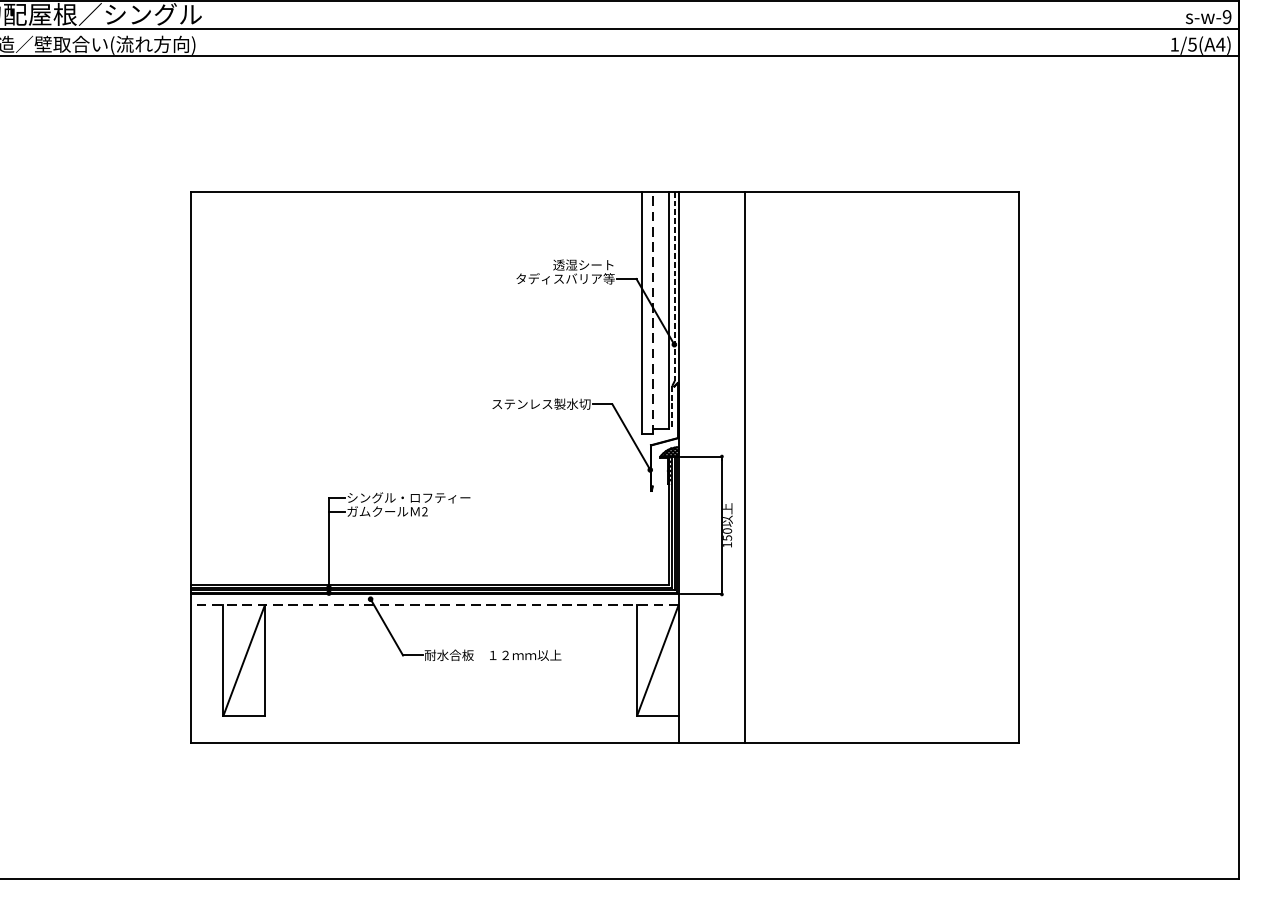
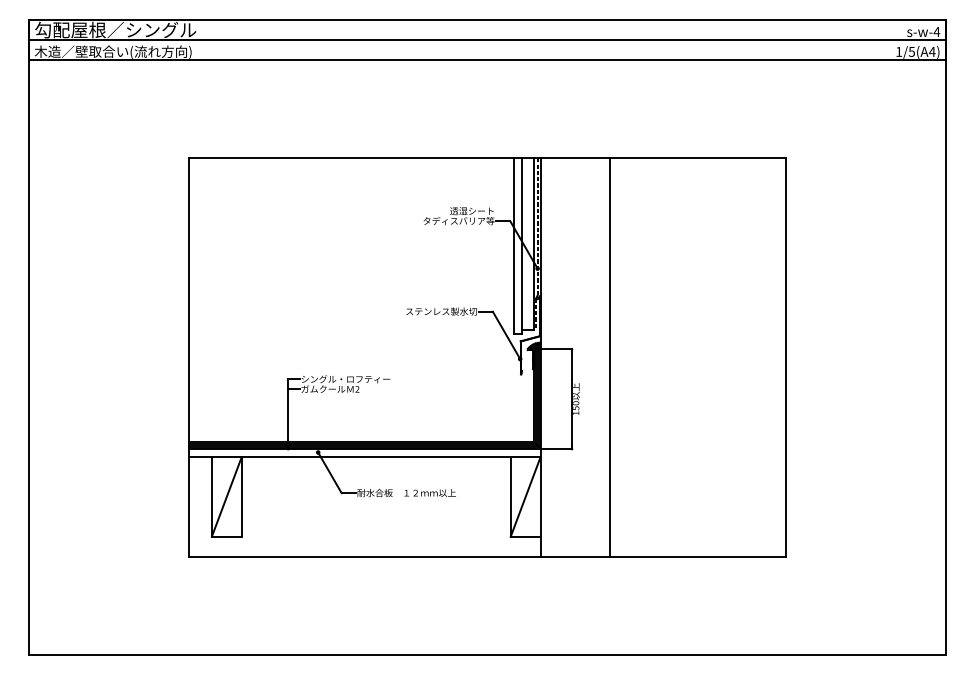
text: (1226, 16) -> (936, 31), s-w-9 -> s-w-4
line: (653, 312) -> (522, 245), dashed -> solid
line: (744, 467) -> (610, 357), moved
line: (434, 606) -> (364, 457), dashed -> solid

